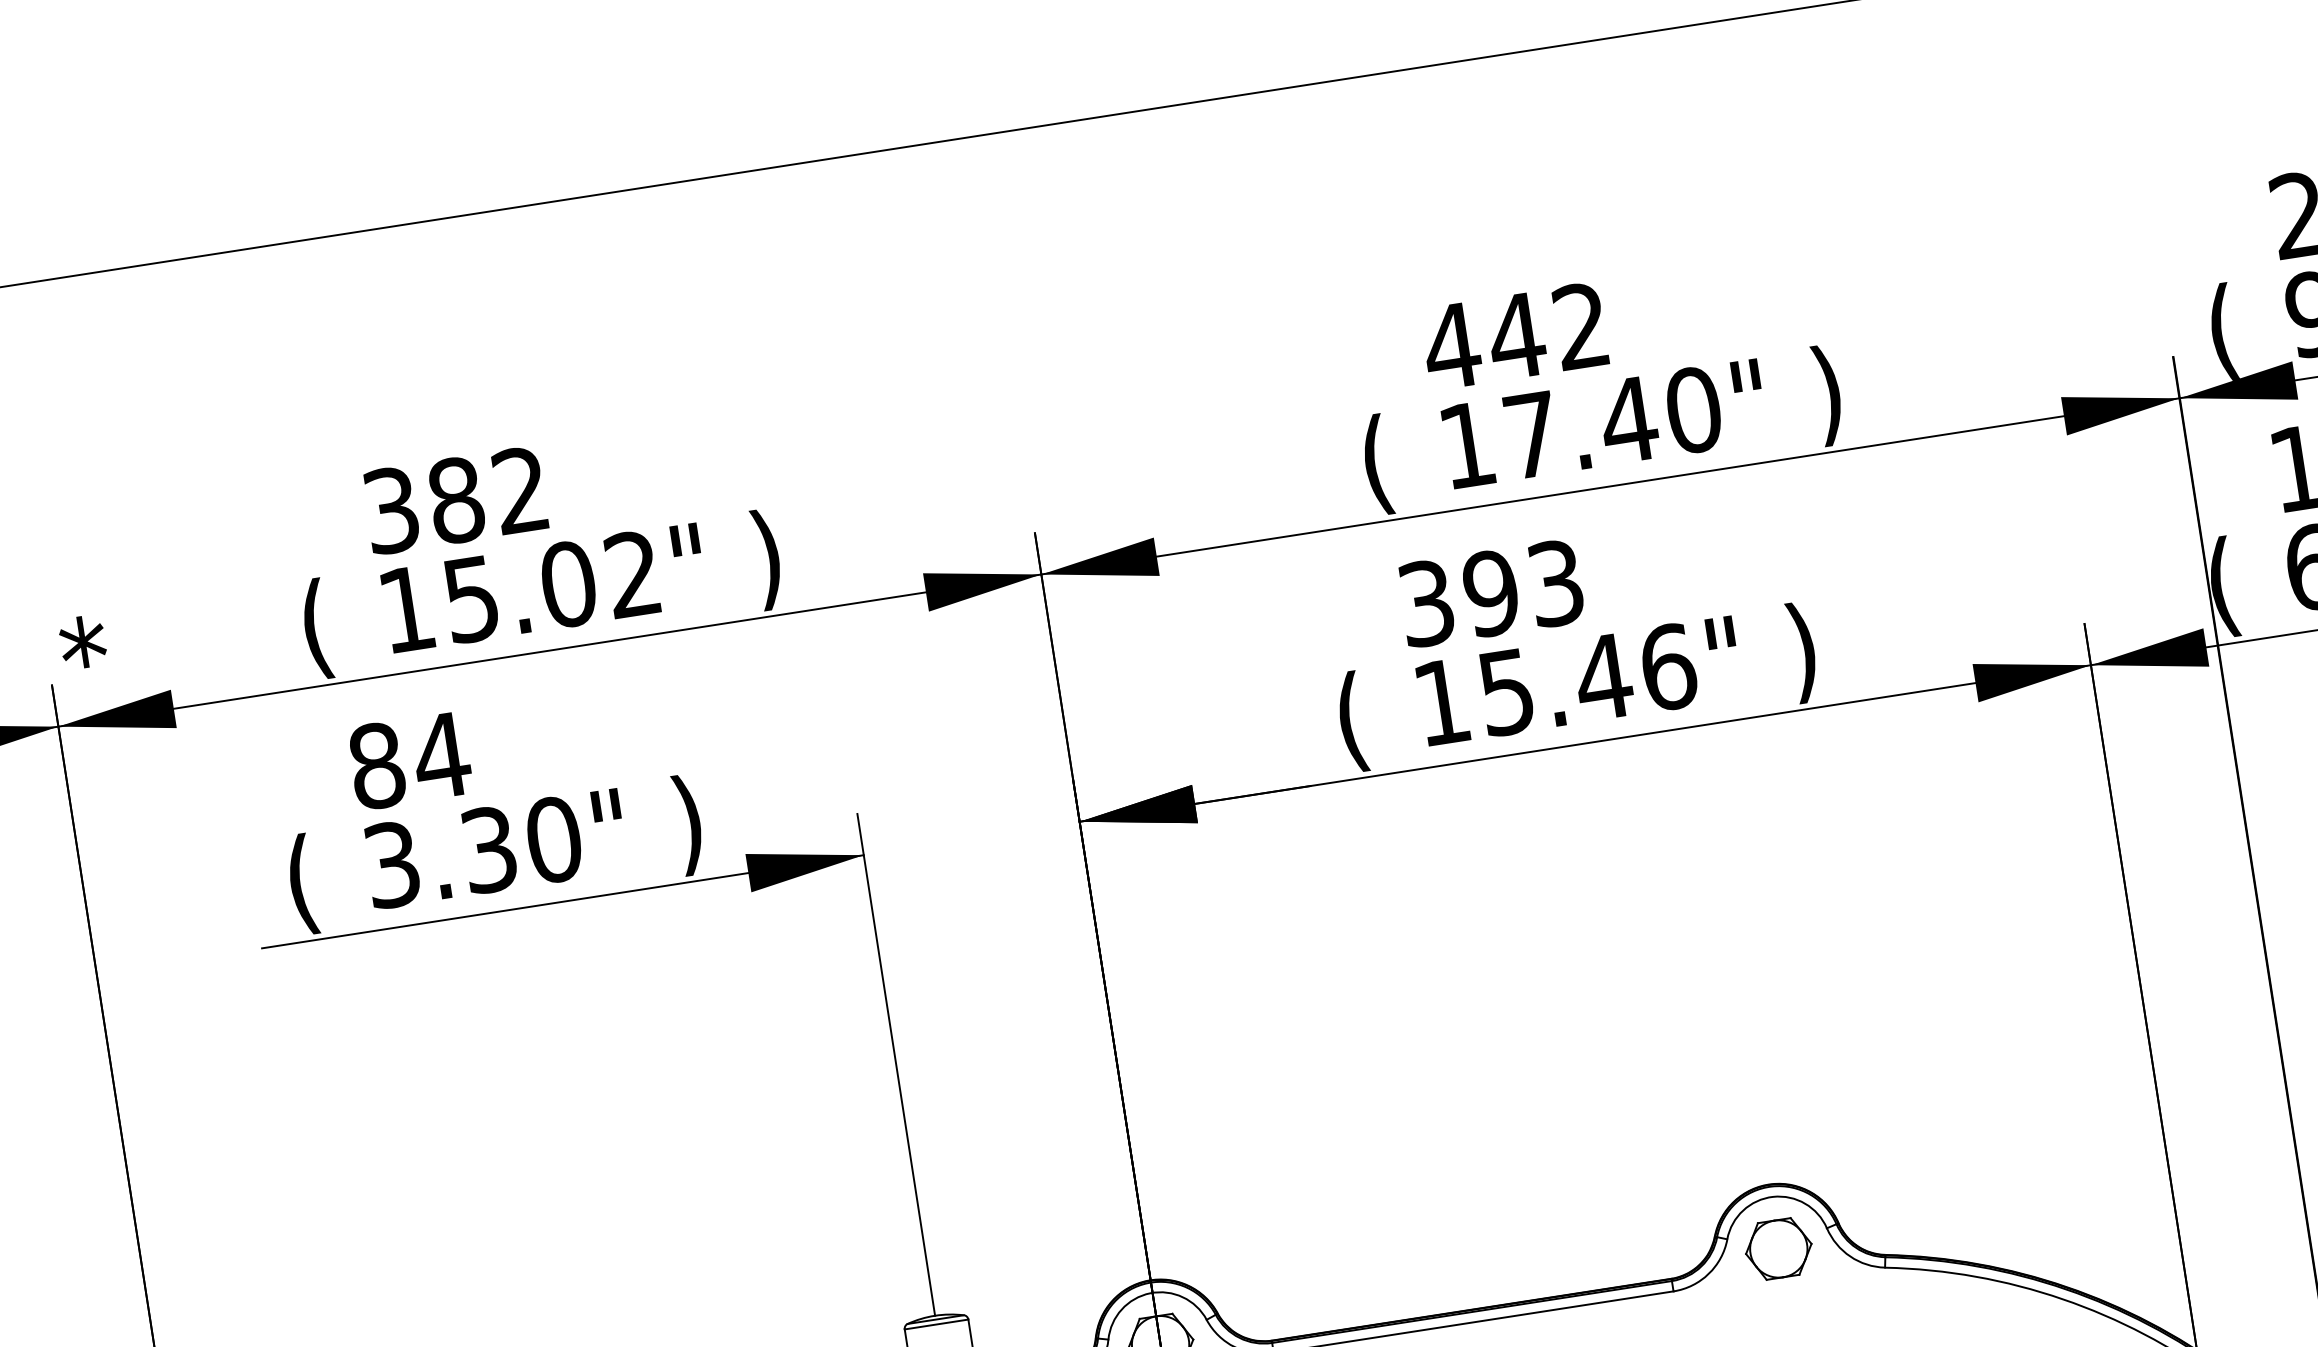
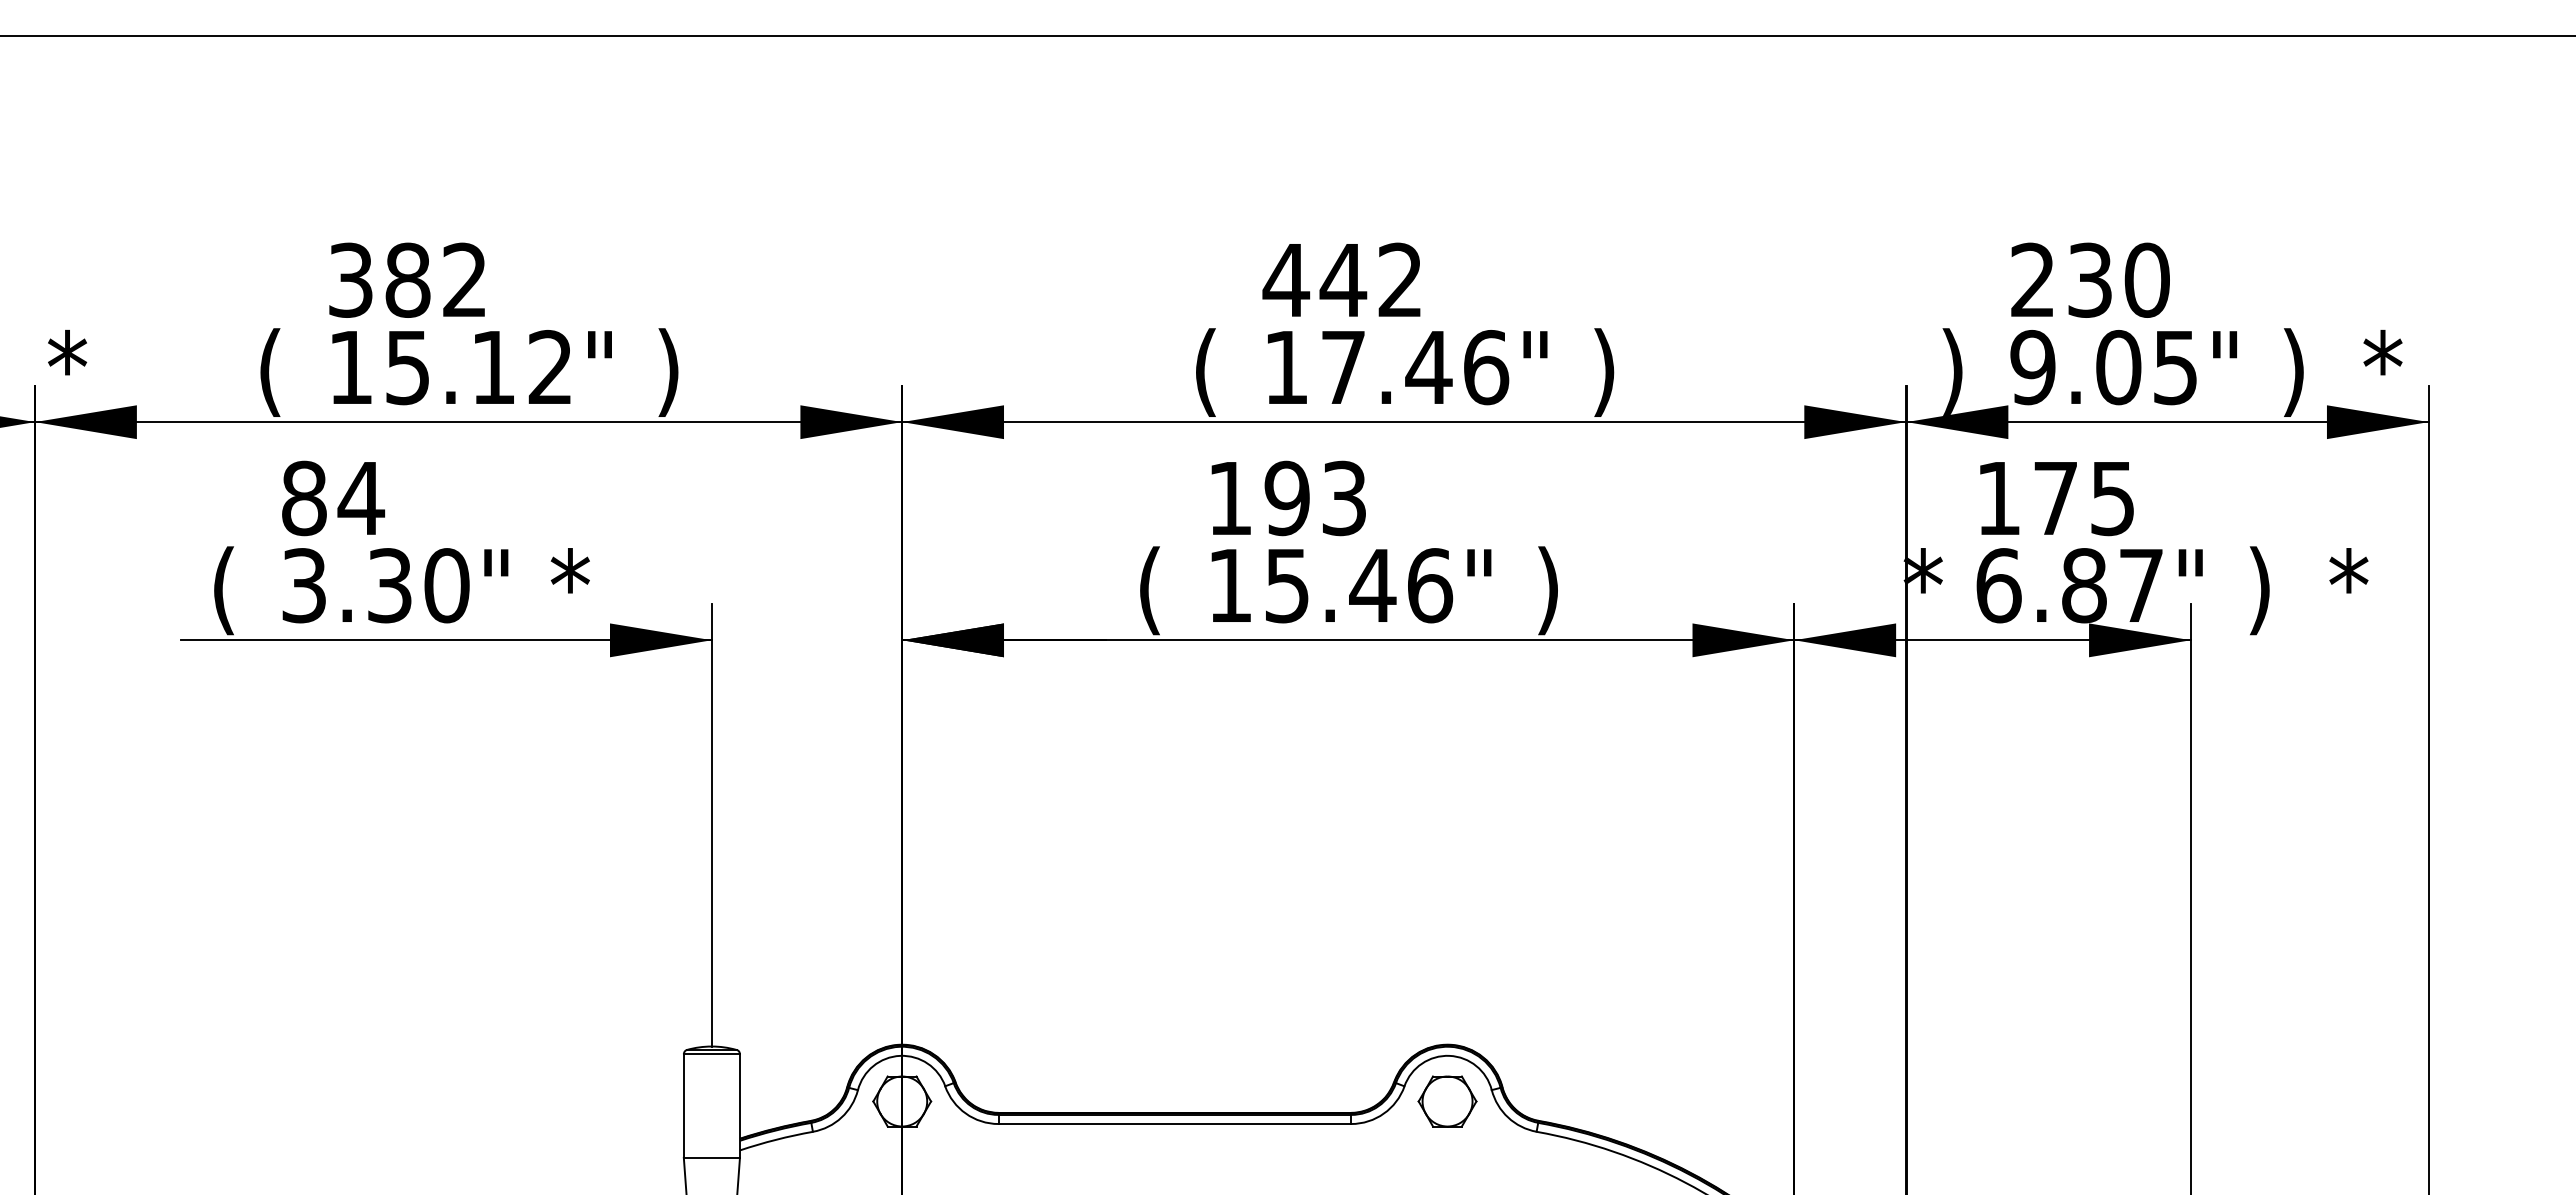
text: (2223, 332) -> (1952, 371), ( -> )
text: (1694, 410) -> (1486, 367), 17.40" -> 17.46"
text: (568, 584) -> (493, 367), 15.02" -> 15.12"
text: (2227, 586) -> (1922, 590), ( -> *
text: (1425, 603) -> (1229, 498), 393 -> 193
text: (693, 823) -> (569, 590), ) -> *

